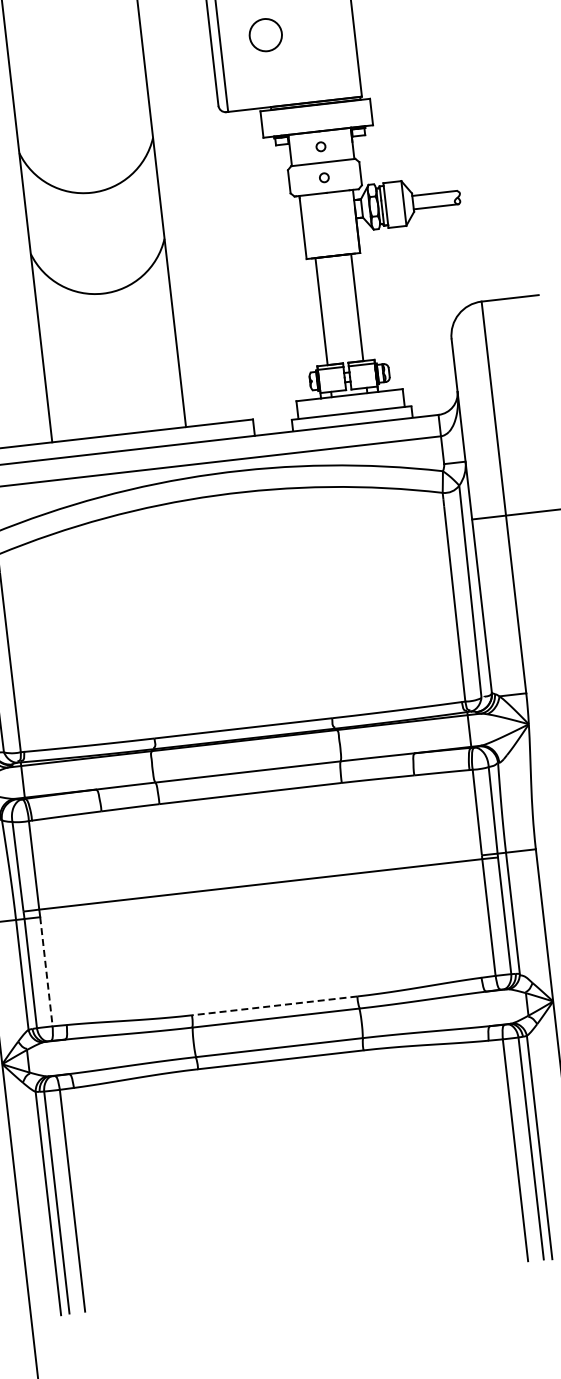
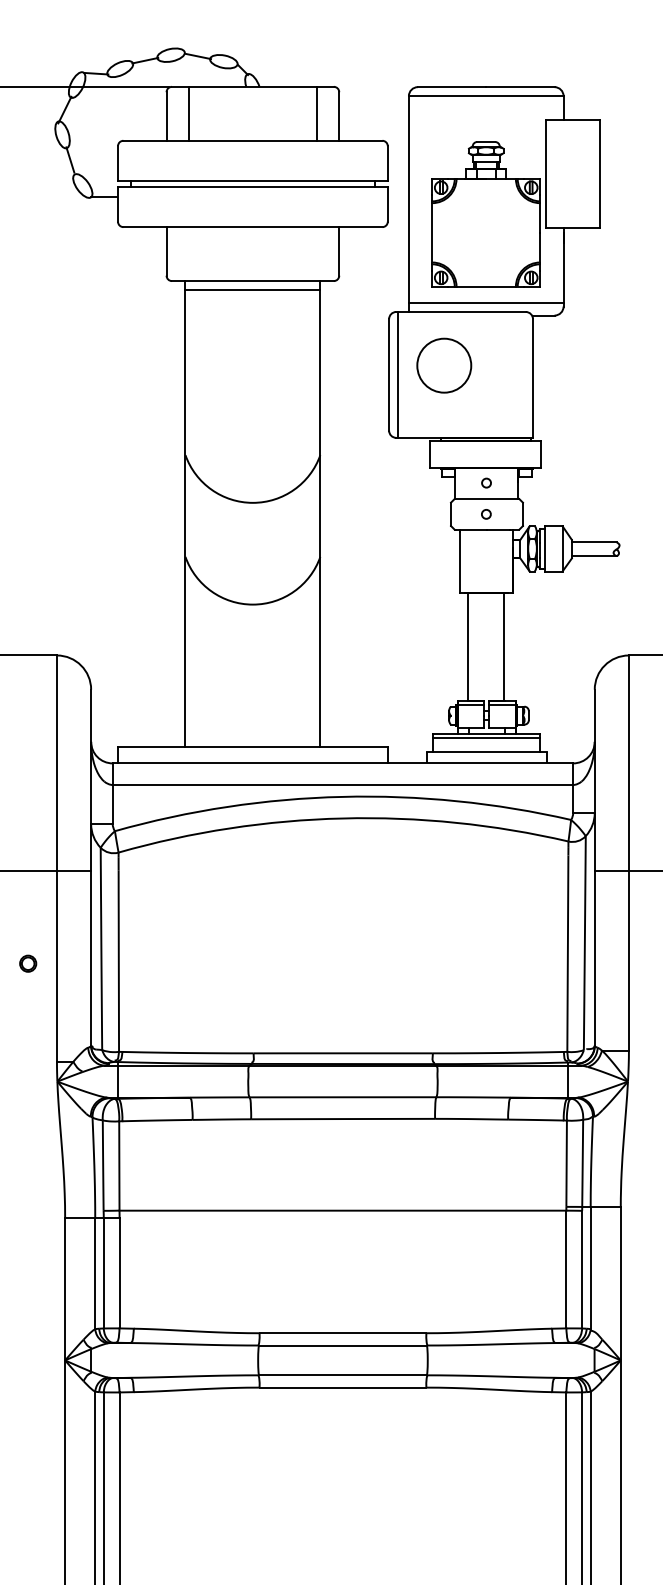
circle: (266, 34) -> (444, 365), size x1.67
line: (349, 399) -> (486, 737), added
line: (46, 971) -> (119, 1273), dashed -> solid
line: (274, 1006) -> (342, 1333), dashed -> solid

